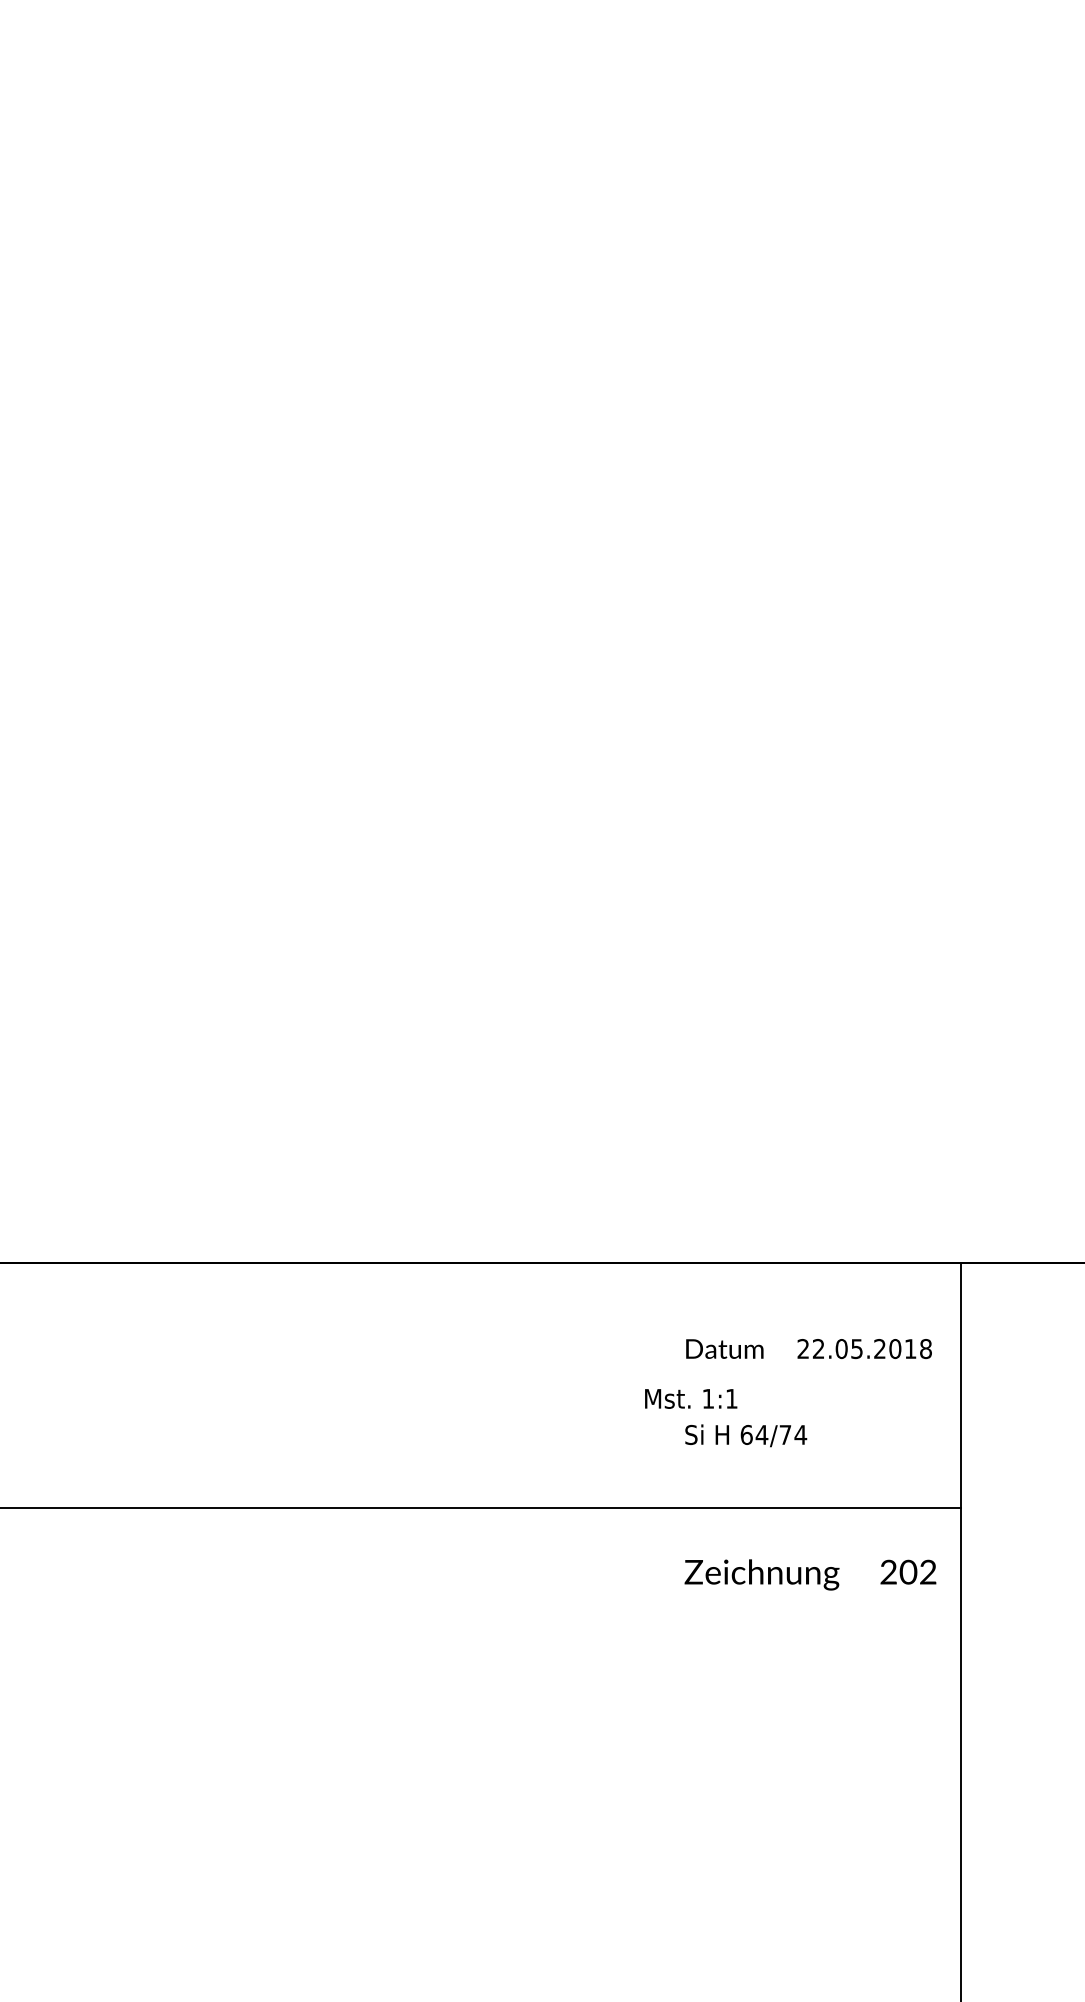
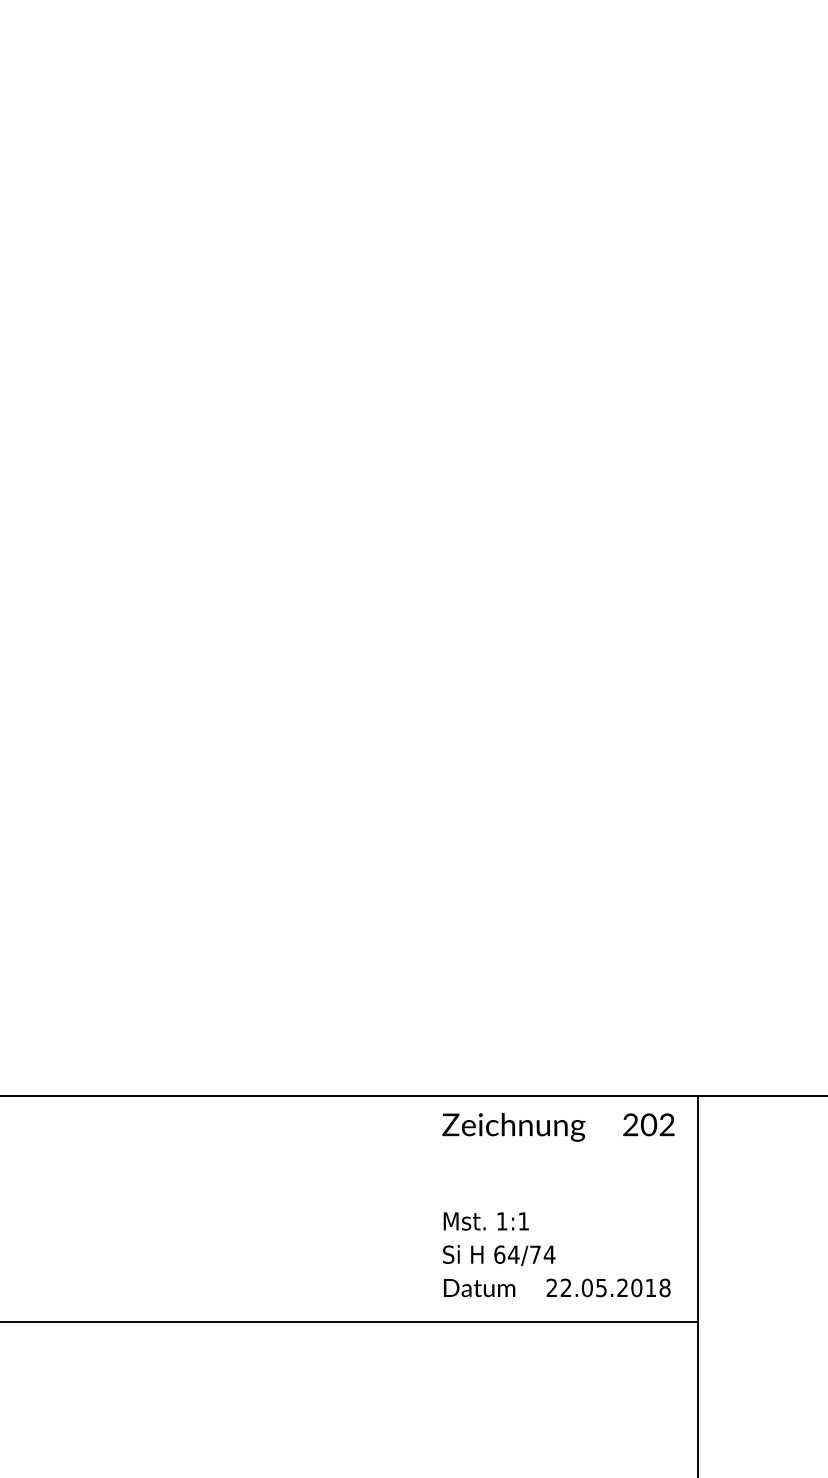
text: (808, 1349) -> (556, 1288), moved
text: (691, 1398) -> (486, 1221), moved
text: (810, 1574) -> (558, 1126), moved

